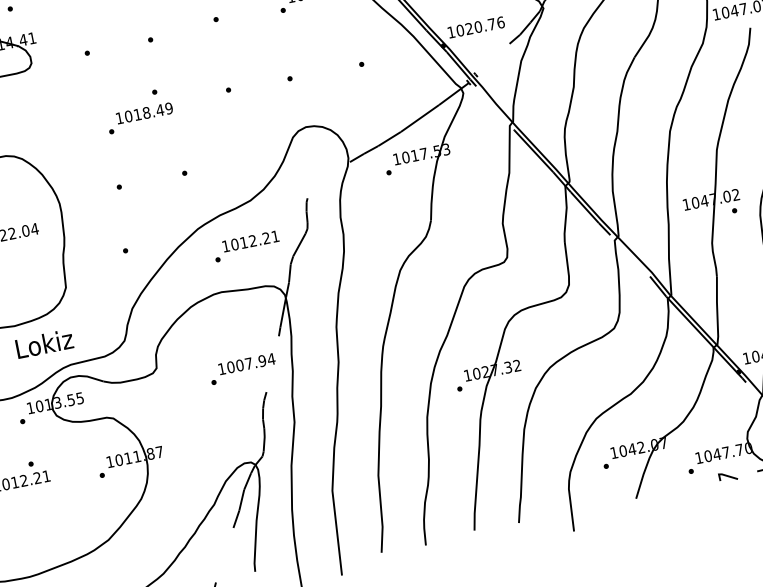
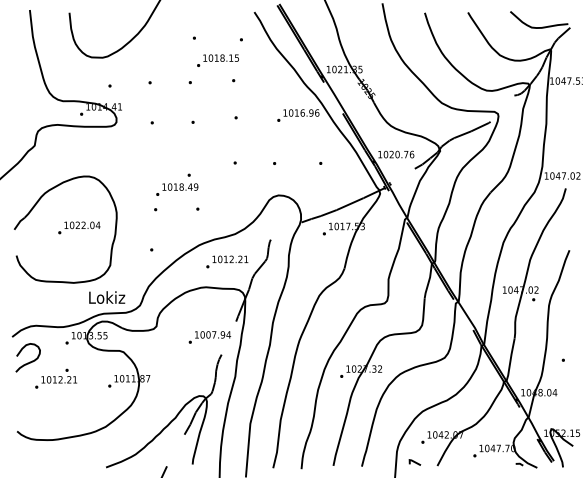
text: (139, 110) -> (177, 184), moved
text: (45, 343) -> (107, 297), moved
line: (727, 476) -> (414, 462), moved

